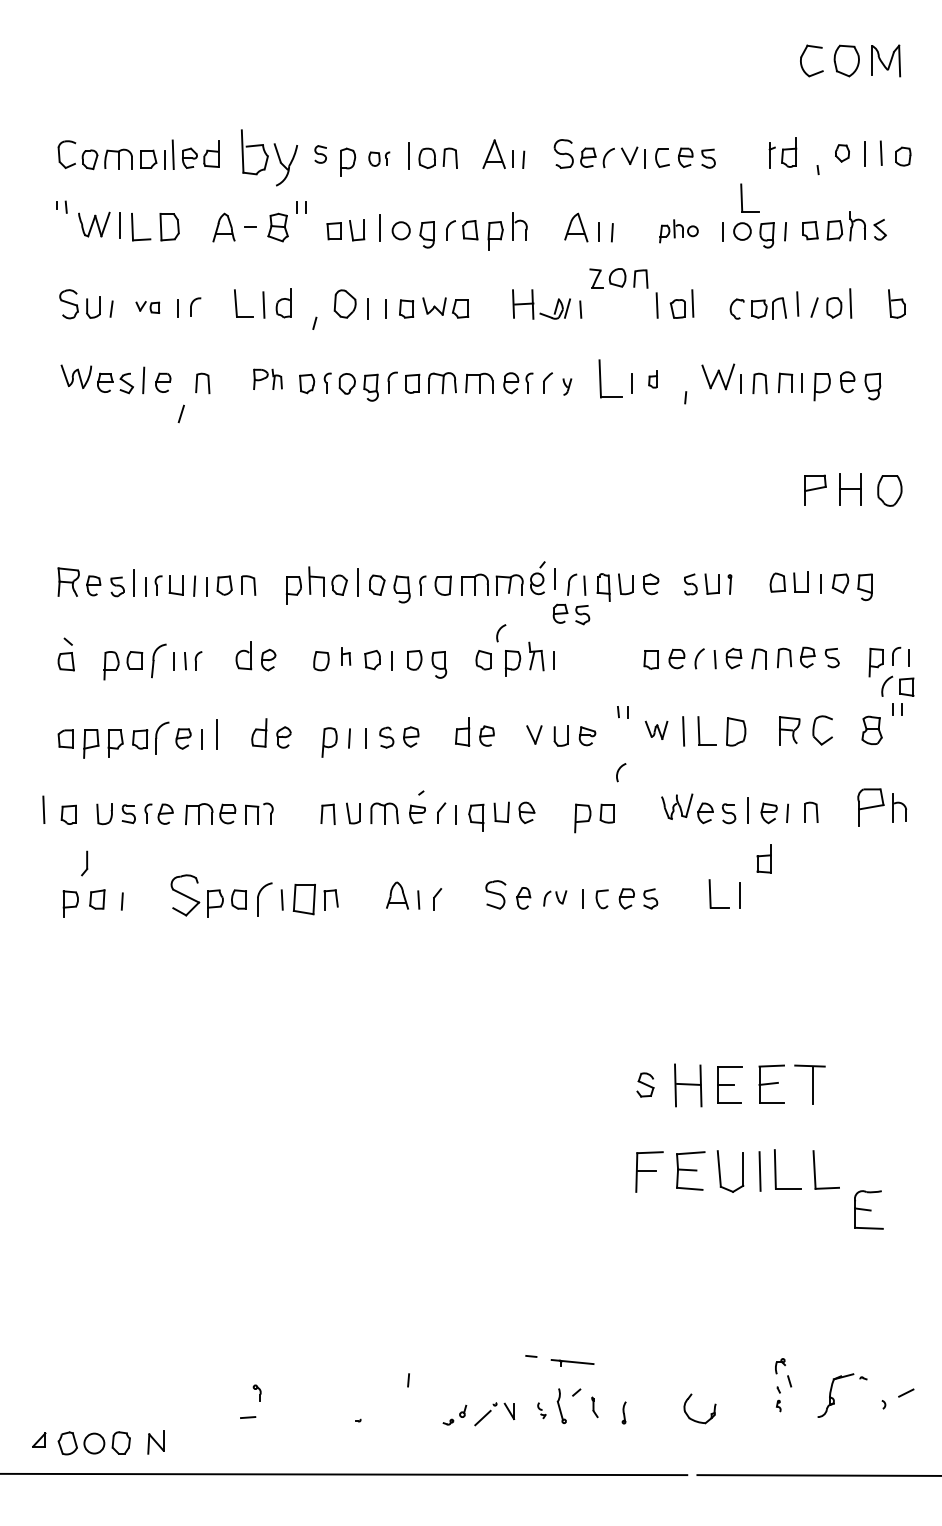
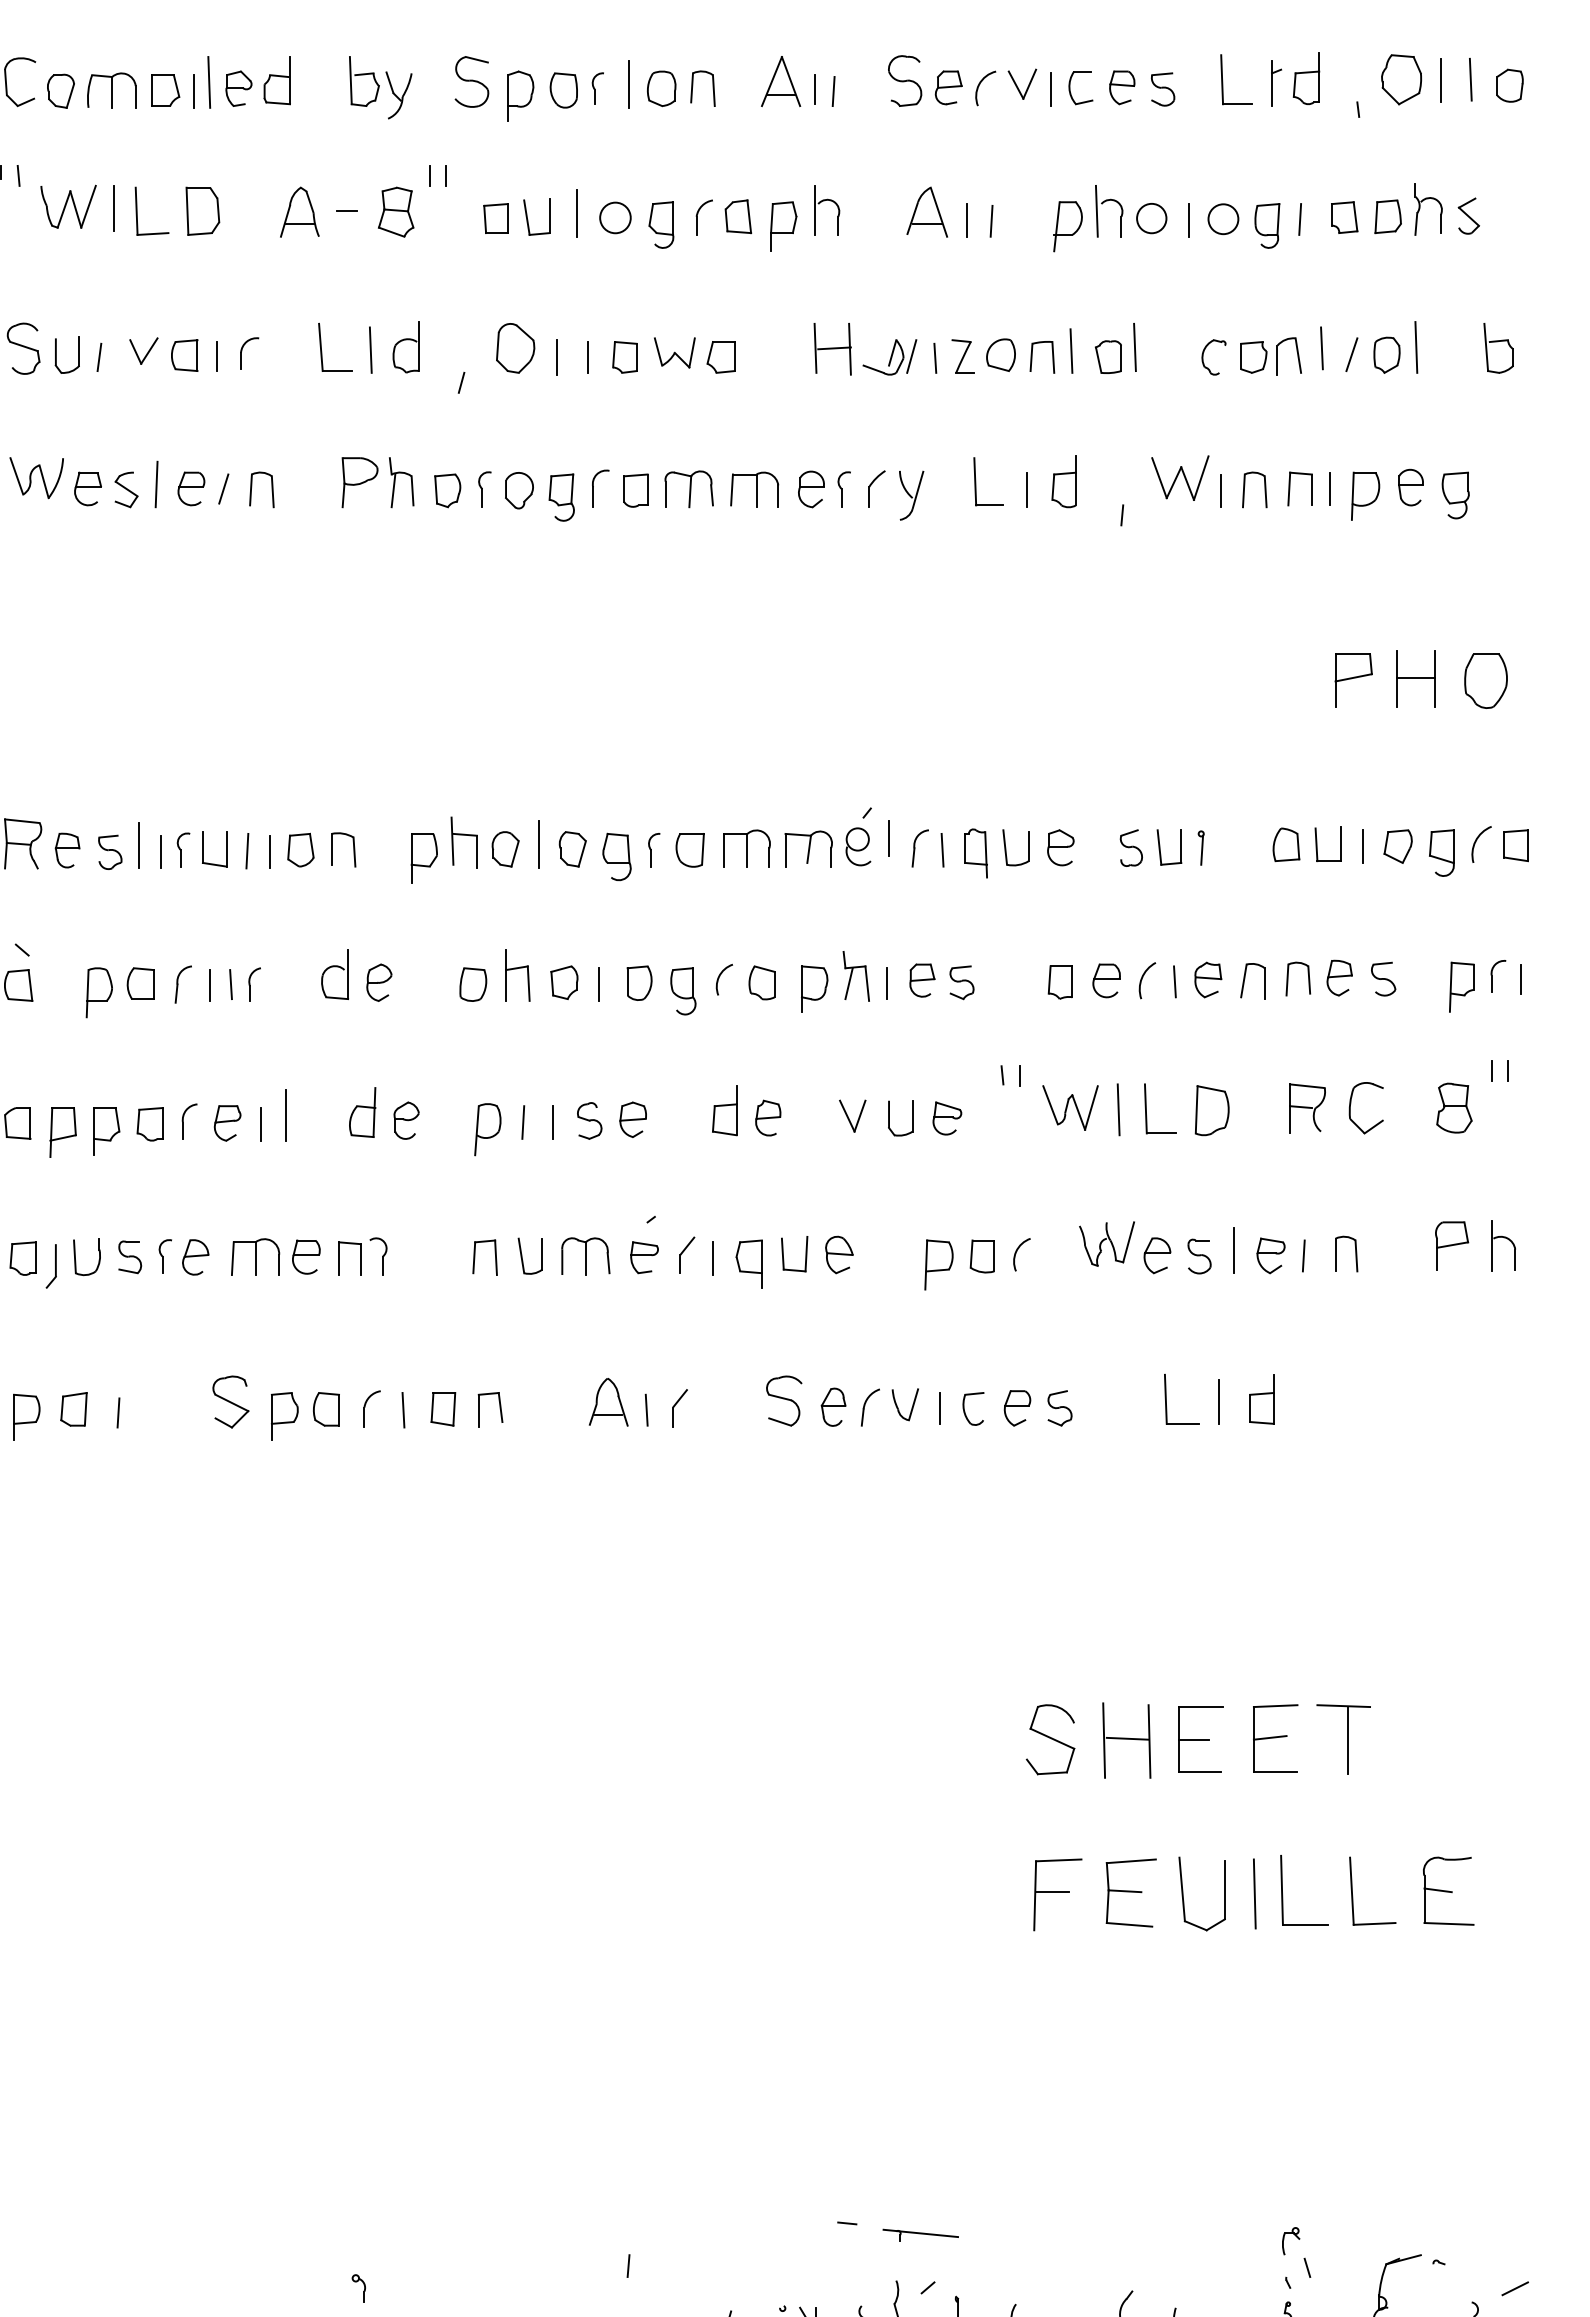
part: (842, 153) -> (1401, 80), size x1.67
part: (320, 154) -> (471, 81), size x1.67
part: (269, 157) -> (380, 87), size x0.62
part: (379, 158) -> (576, 89), size x1.43
part: (742, 197) -> (1223, 78), moved
part: (678, 231) -> (1109, 219), size x1.67
part: (618, 278) -> (1002, 356), moved
part: (147, 307) -> (163, 354), size x1.67
part: (610, 378) -> (988, 481), size x0.71
part: (267, 379) -> (377, 482), size x1.43
part: (652, 379) -> (1063, 482), size x1.67
part: (567, 386) -> (911, 495), size x1.67
line: (180, 413) -> (222, 488), moved
part: (571, 614) -> (941, 981), moved
arc: (499, 631) -> (721, 976), moved
part: (345, 656) -> (516, 976), size x1.67
part: (158, 661) -> (182, 985), size x0.62
part: (897, 685) -> (1499, 842), moved
part: (656, 730) -> (1070, 1108), size x1.43
part: (161, 737) -> (188, 1120), size x0.62
arc: (619, 770) -> (1018, 1250), moved
part: (870, 807) -> (1451, 1245), size x0.71
part: (763, 858) -> (1260, 1398), moved
part: (84, 863) -> (51, 1266), moved
part: (185, 895) -> (231, 1402), size x0.71
part: (554, 898) -> (888, 1407), size x1.43
part: (264, 899) -> (371, 1409), size x0.62
part: (304, 899) -> (443, 1409), size x0.62
part: (645, 1084) -> (1050, 1738), size x1.67
part: (868, 1209) -> (1447, 1890), moved

